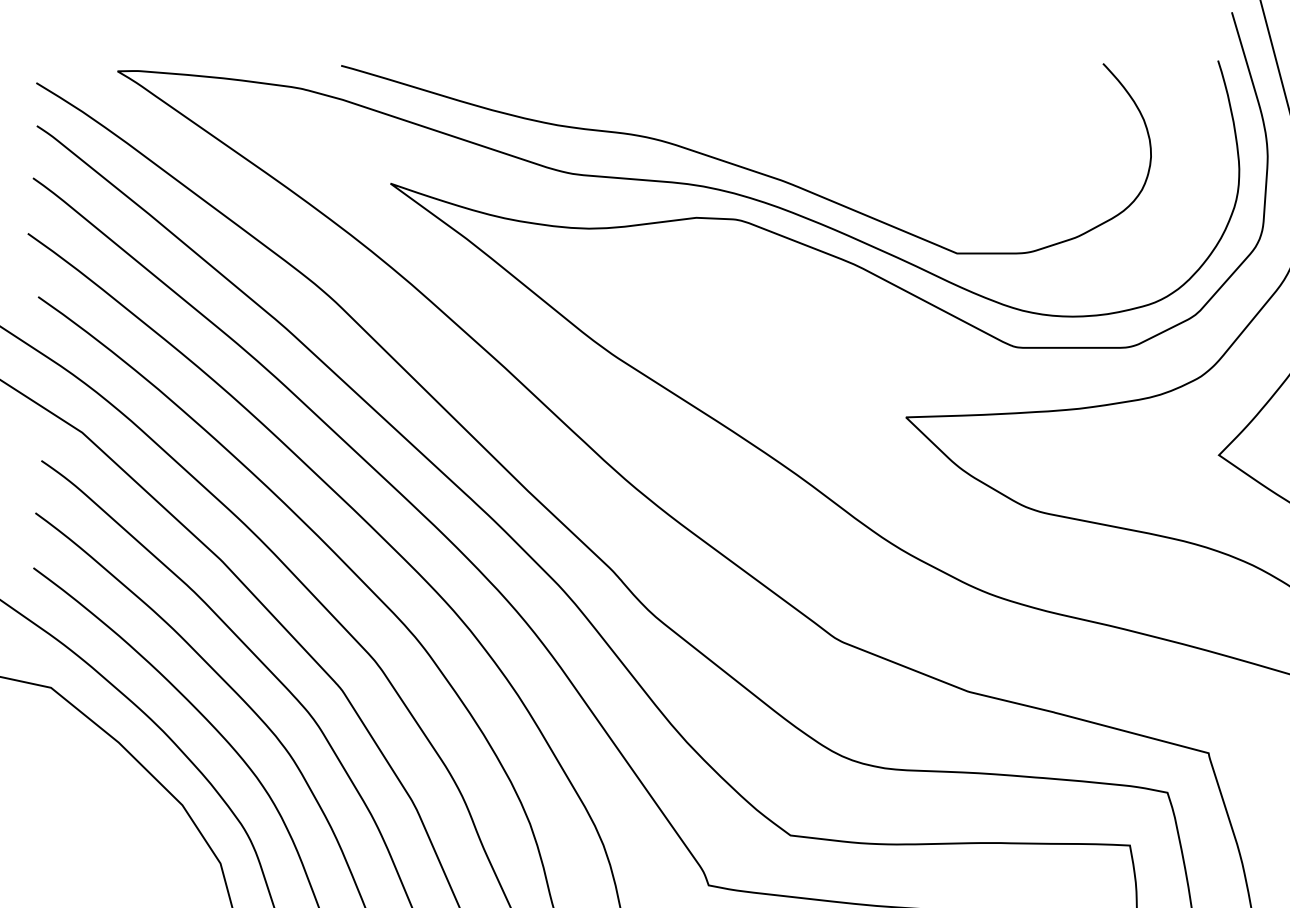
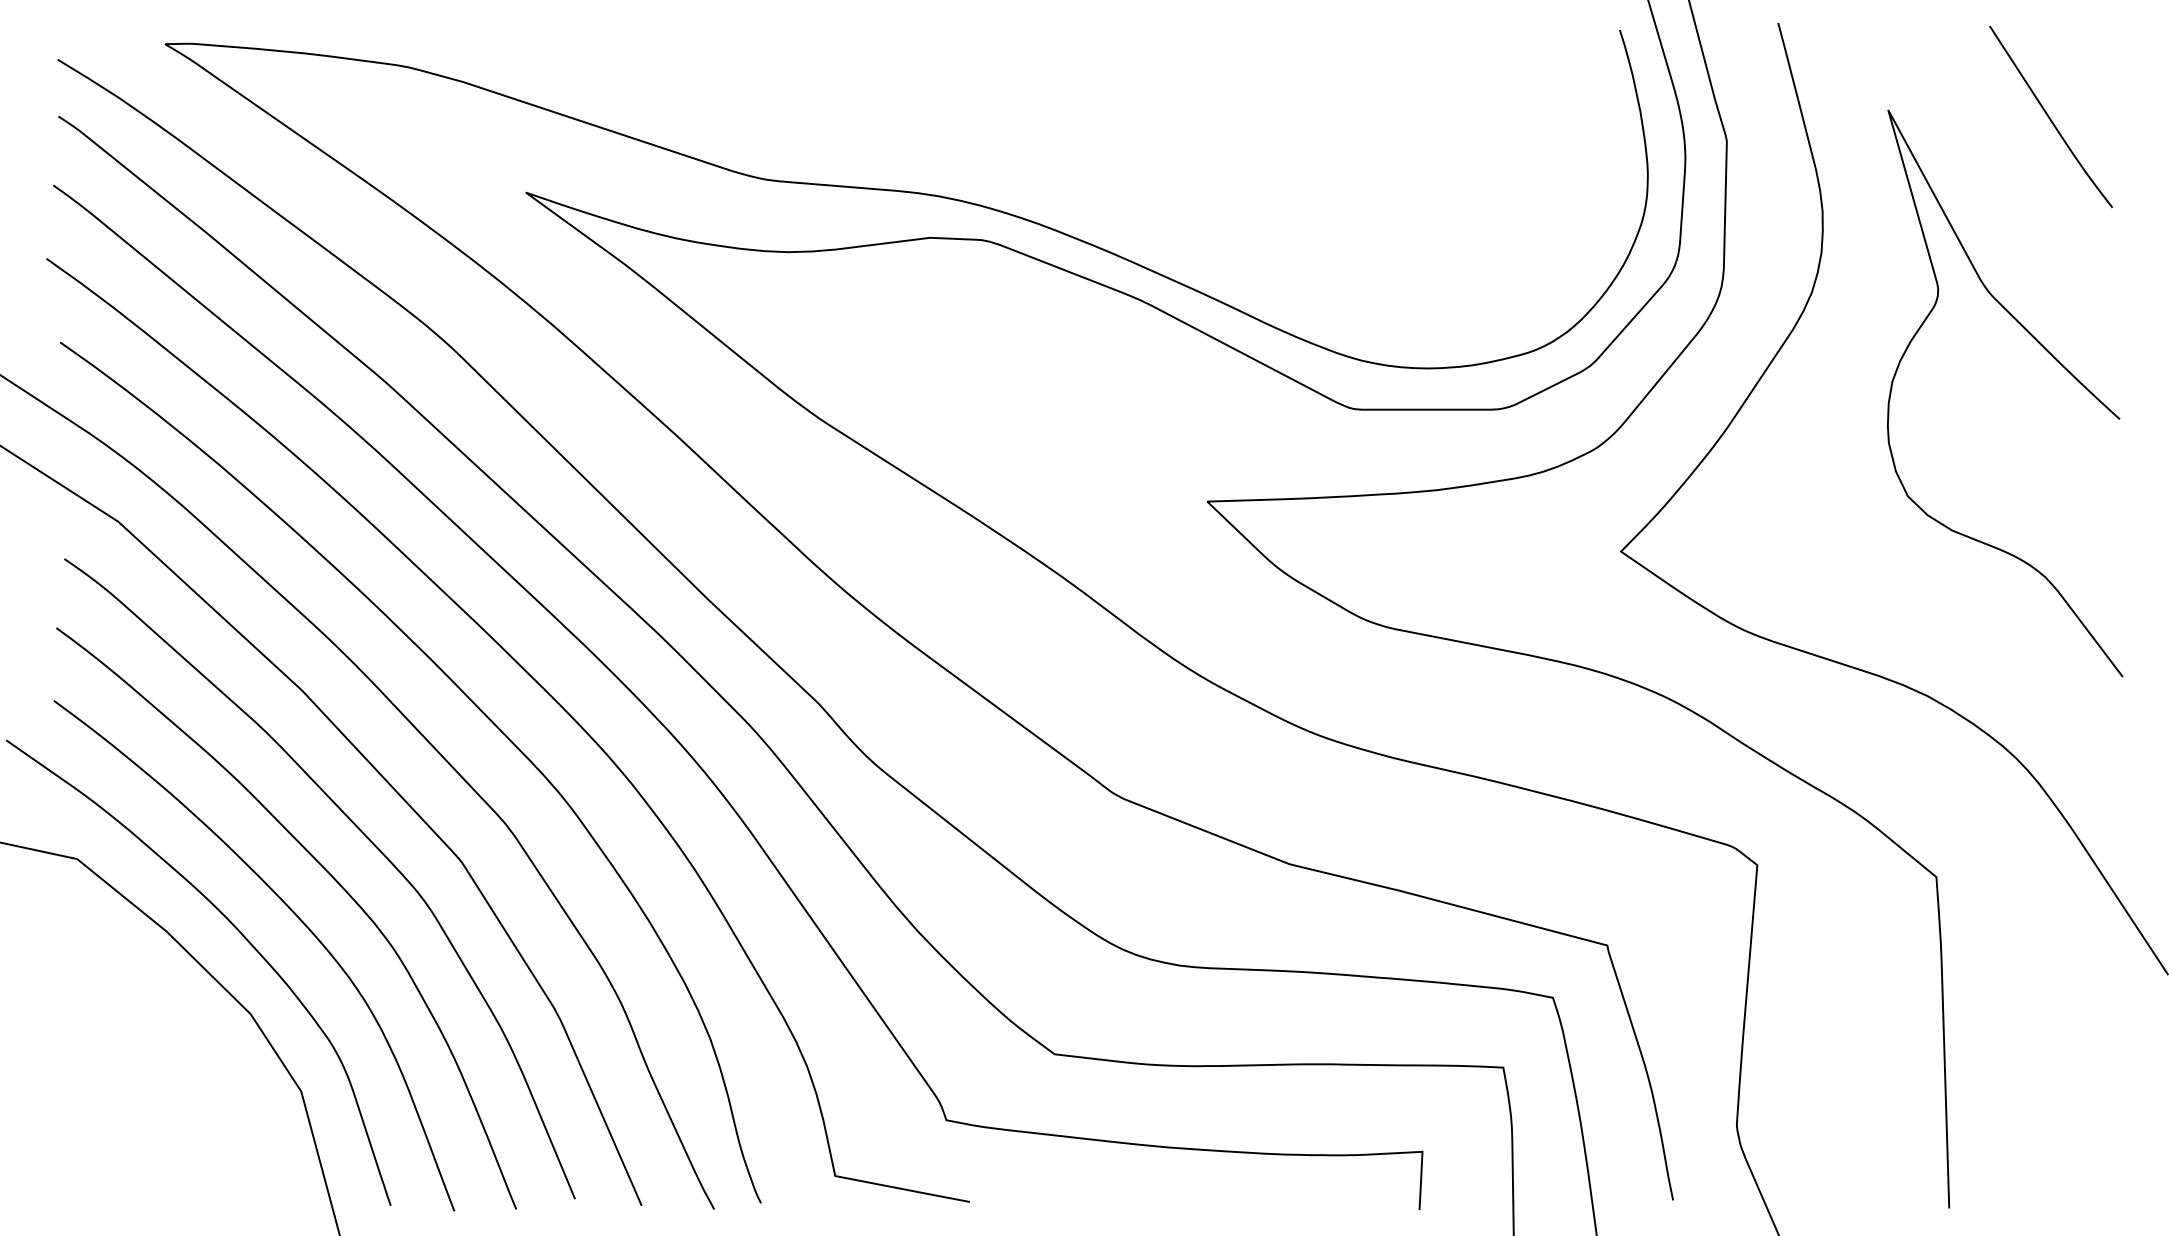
curve: (743, 166) -> (992, 170), removed

